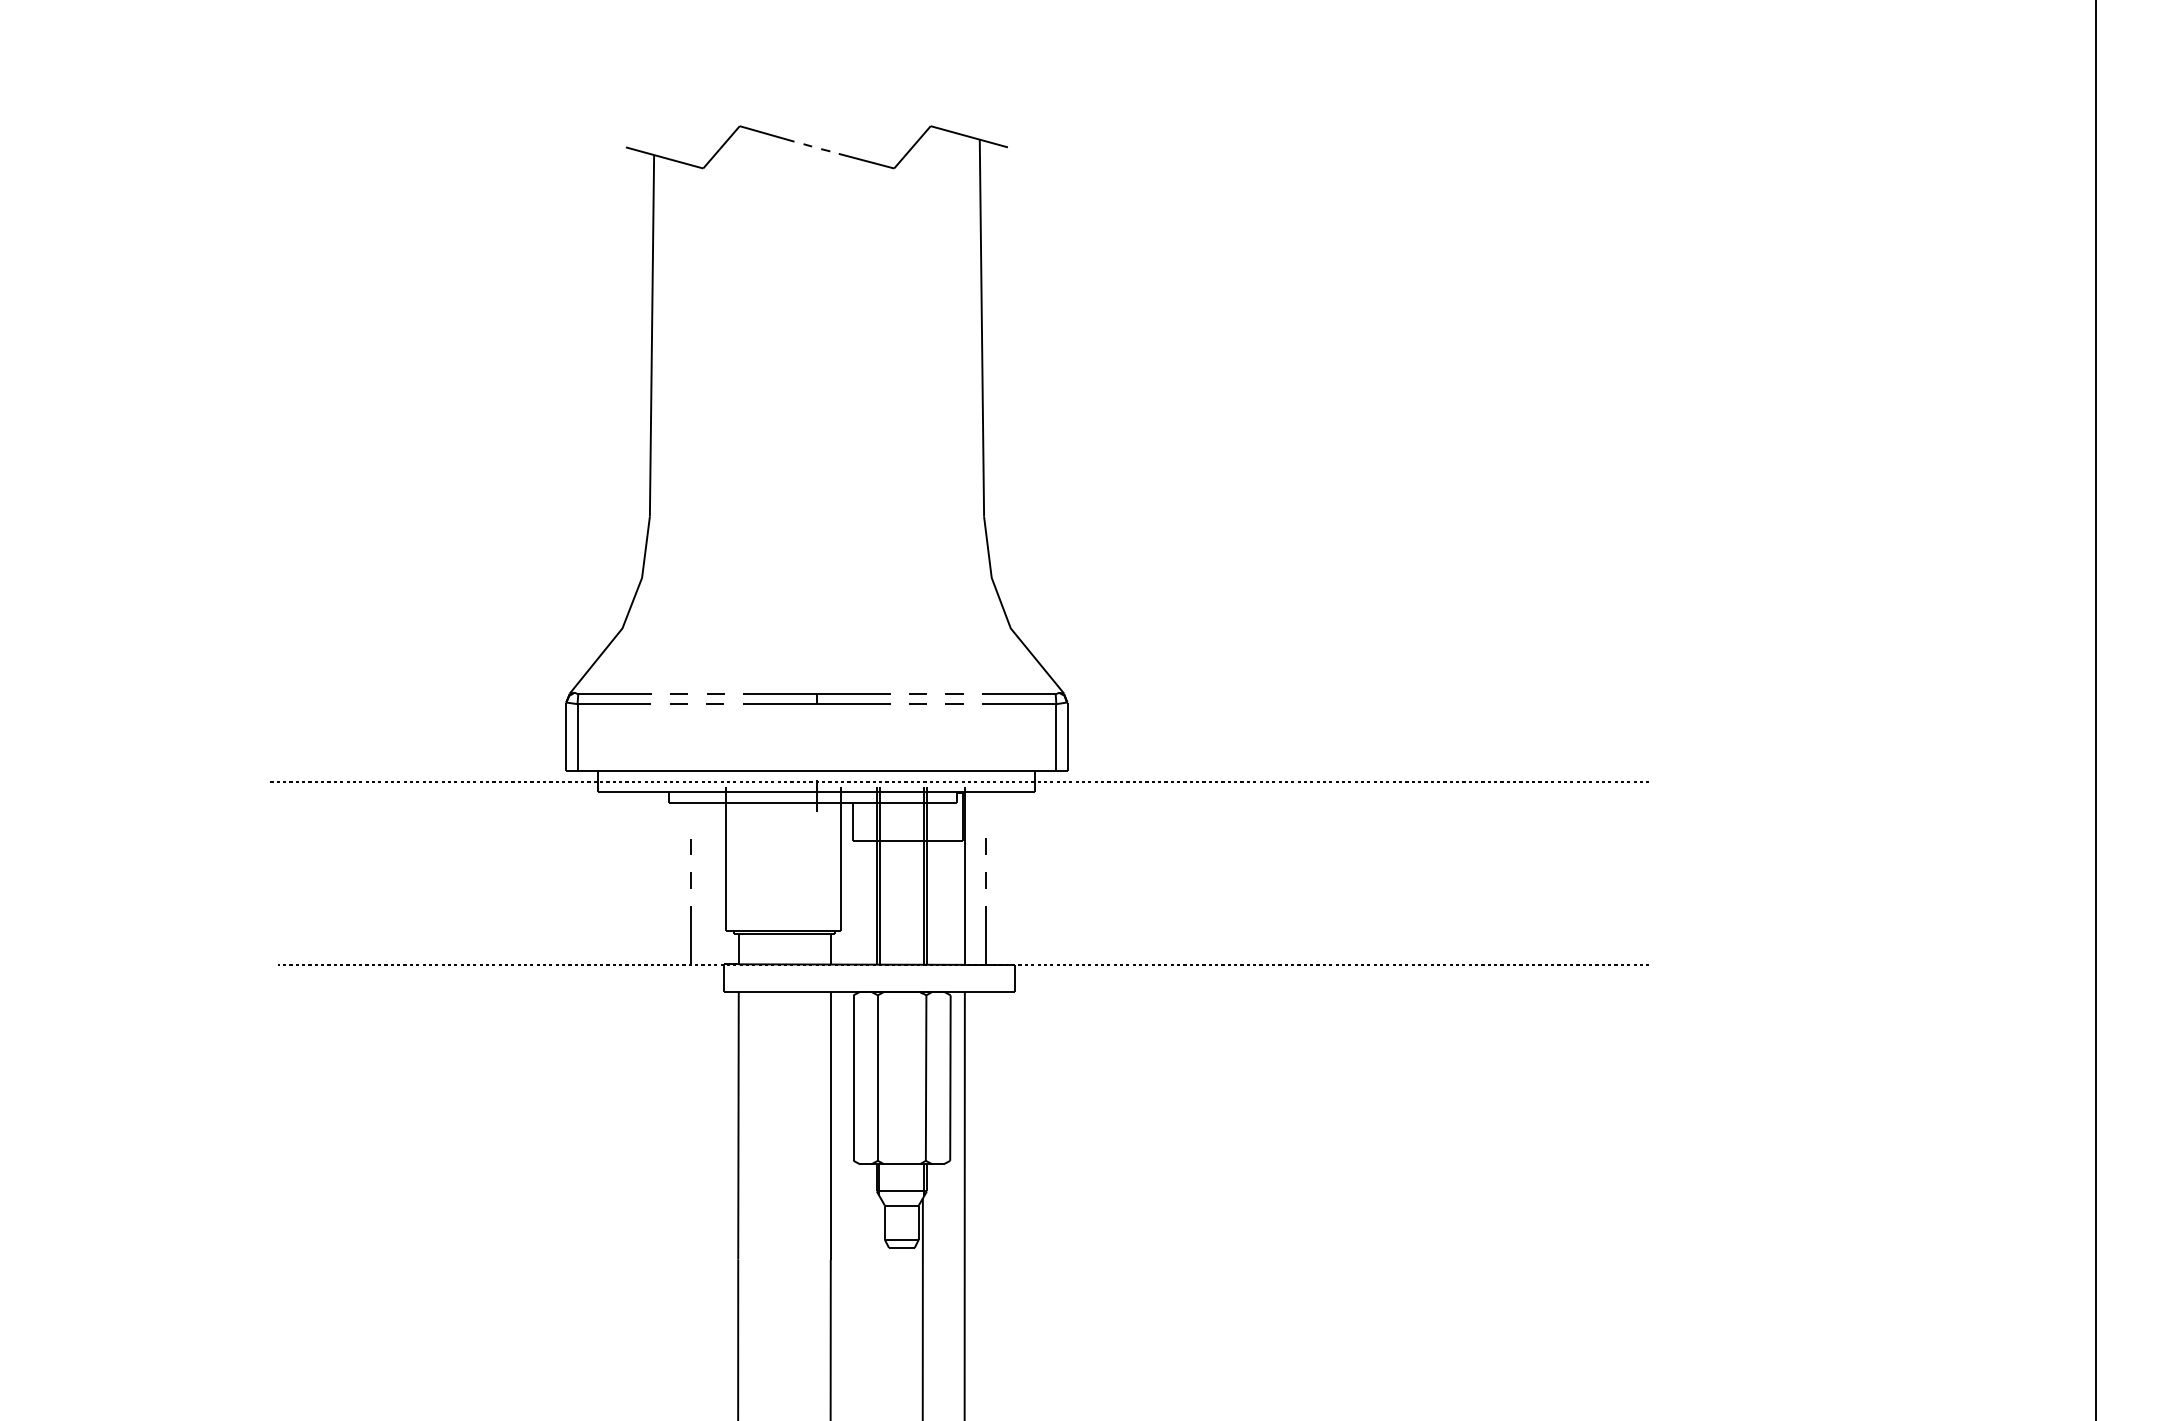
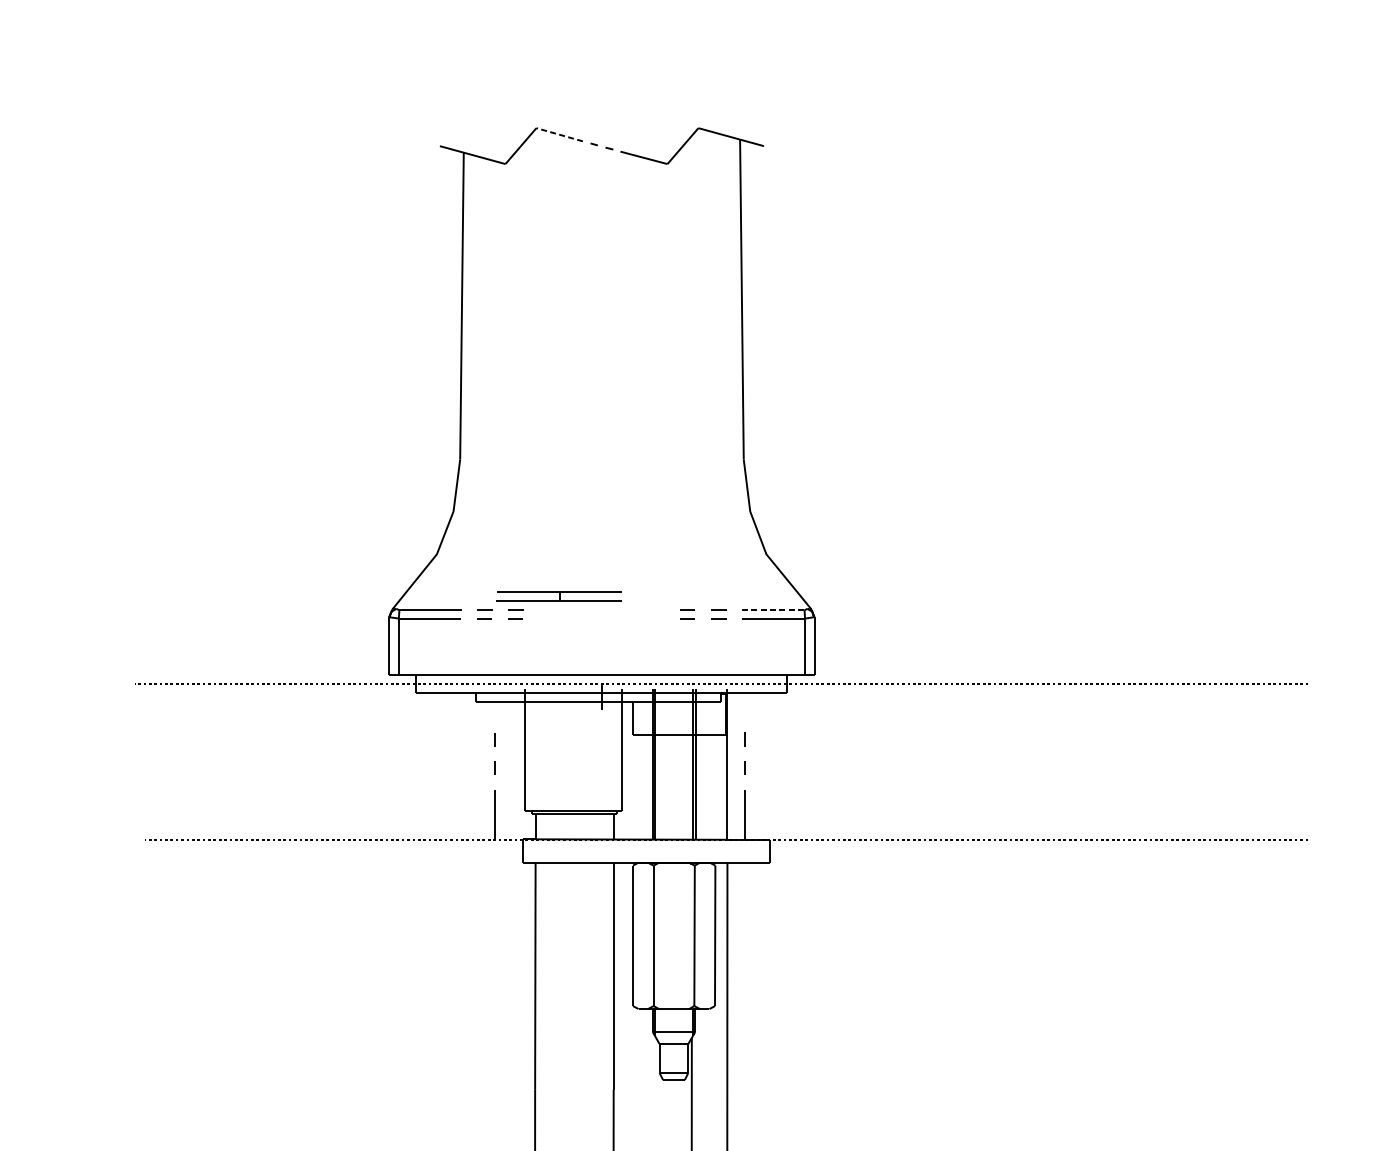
line: (766, 133) -> (559, 134), solid -> dashed
line: (1018, 694) -> (772, 610), solid -> dashed
part: (816, 698) -> (559, 595), moved

